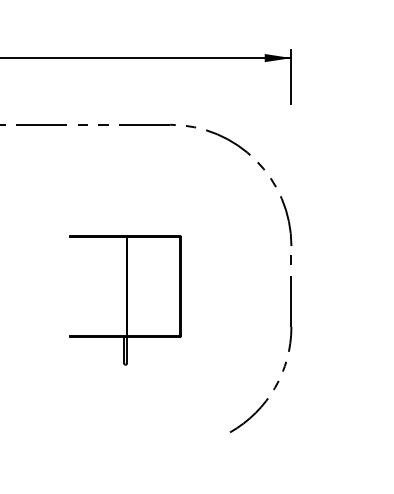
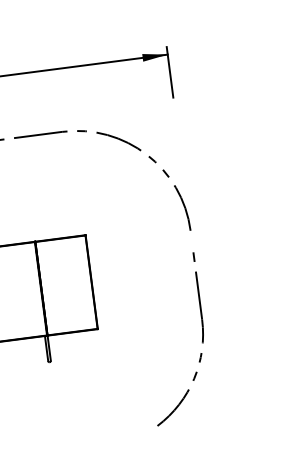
part: (288, 346) -> (201, 338), moved

